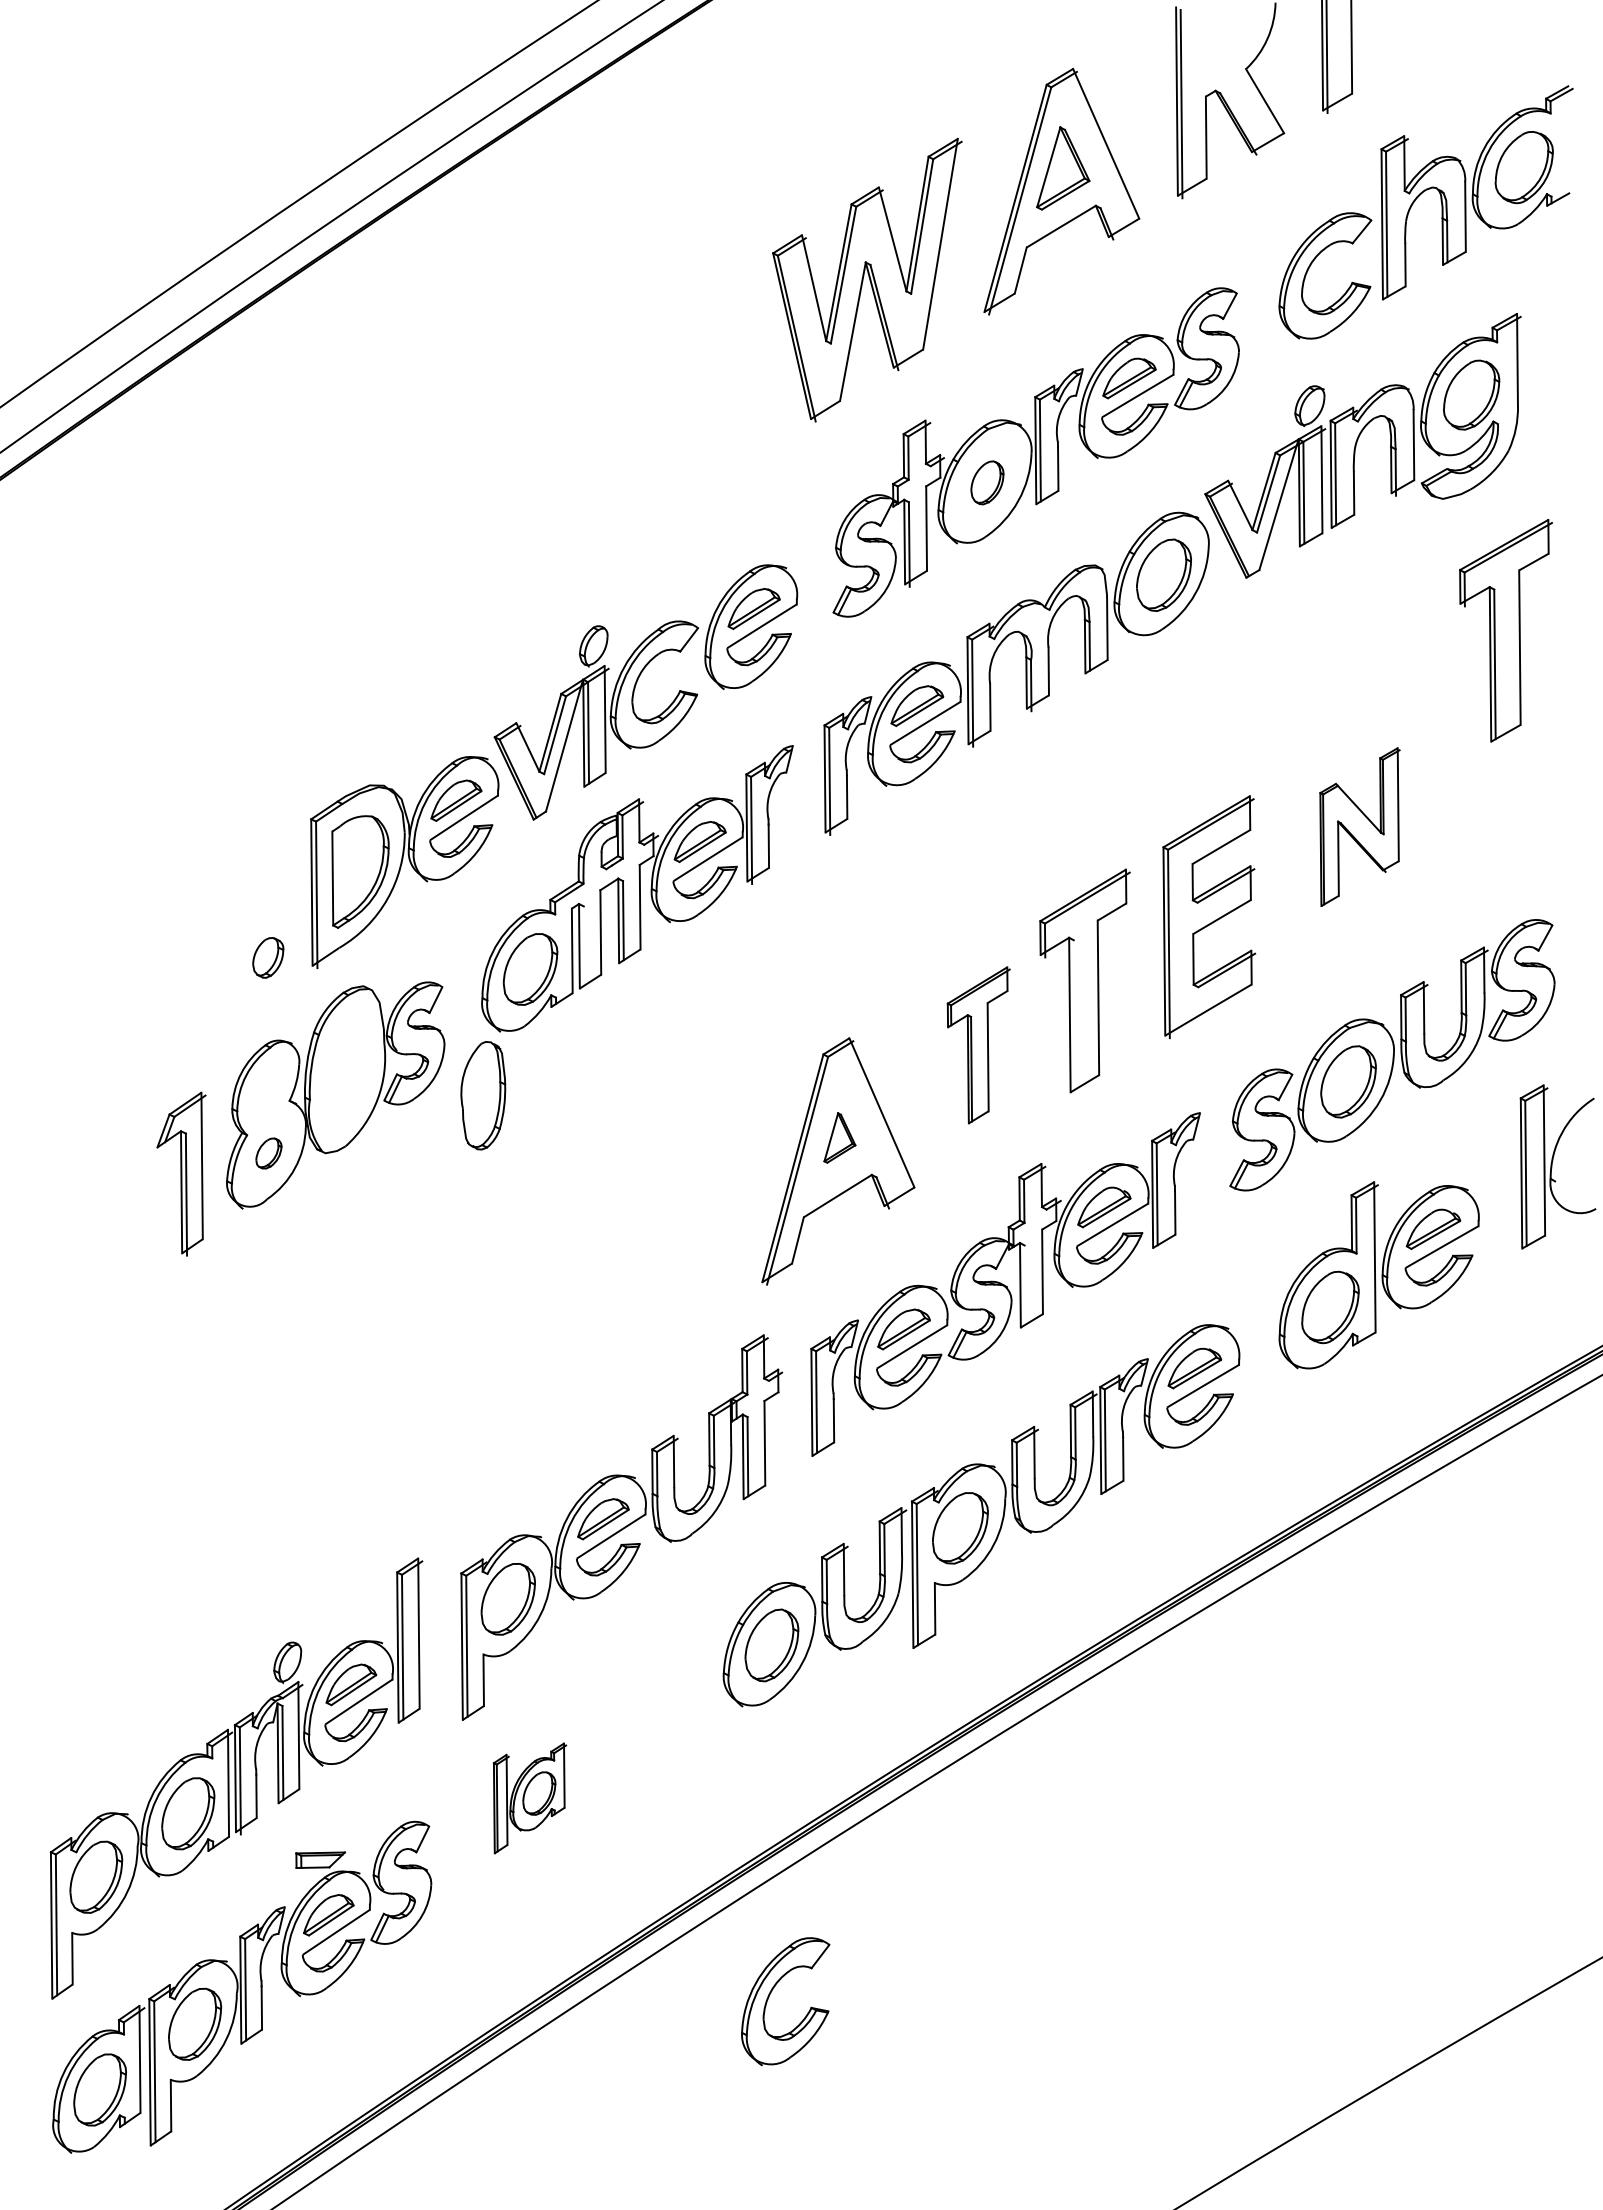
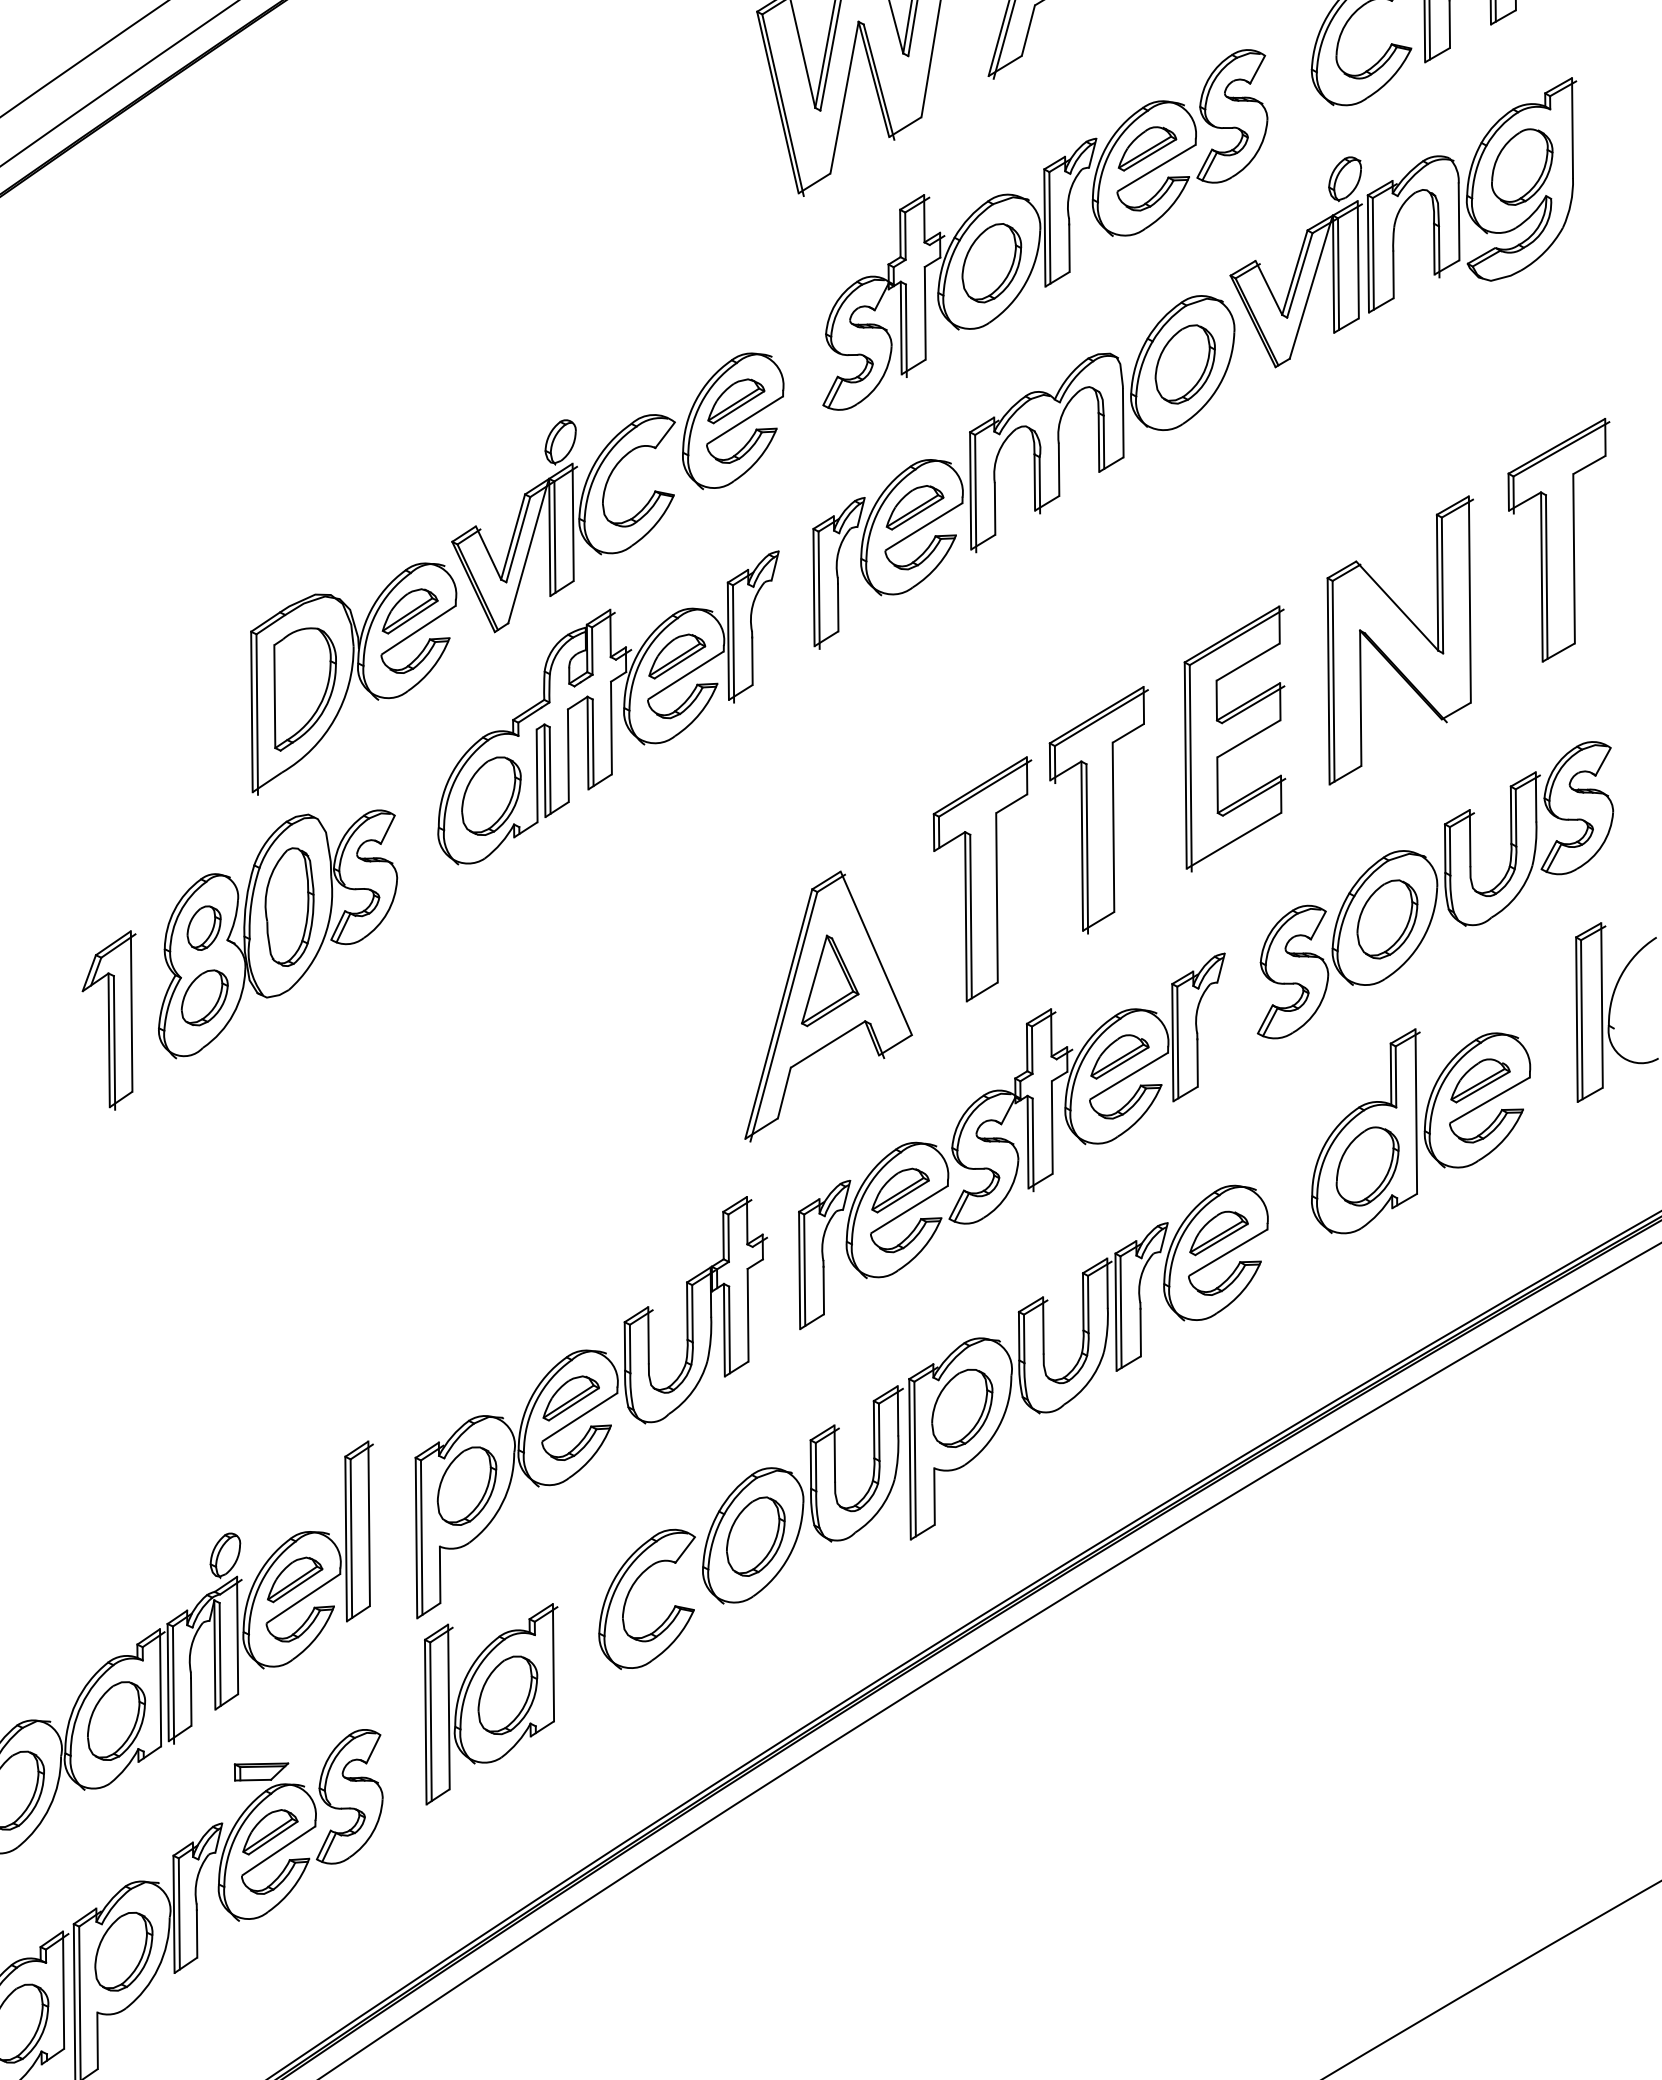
part: (987, 482) -> (991, 262), size x1.67
part: (1505, 630) -> (1558, 539), moved
part: (1359, 826) -> (1399, 639), size x1.67
line: (583, 945) -> (549, 769), added
part: (268, 957) -> (204, 927), moved
line: (1074, 1017) -> (1087, 848), added
part: (978, 1045) -> (982, 879), size x1.43
part: (483, 1095) -> (289, 906), moved
part: (839, 1137) -> (829, 980), size x1.67
part: (268, 1153) -> (204, 997), size x1.67
line: (1024, 1287) -> (1032, 1144), added
part: (529, 1798) -> (490, 1704), size x1.67
part: (771, 1993) -> (631, 1590), moved

